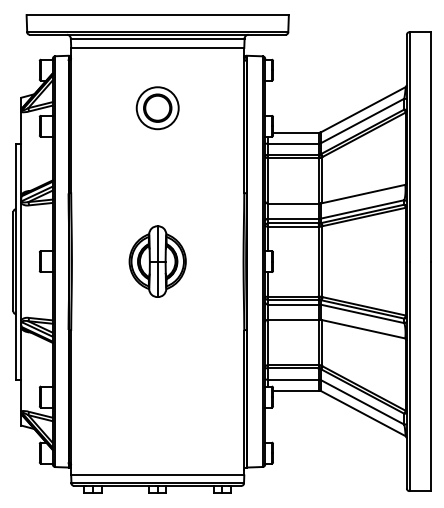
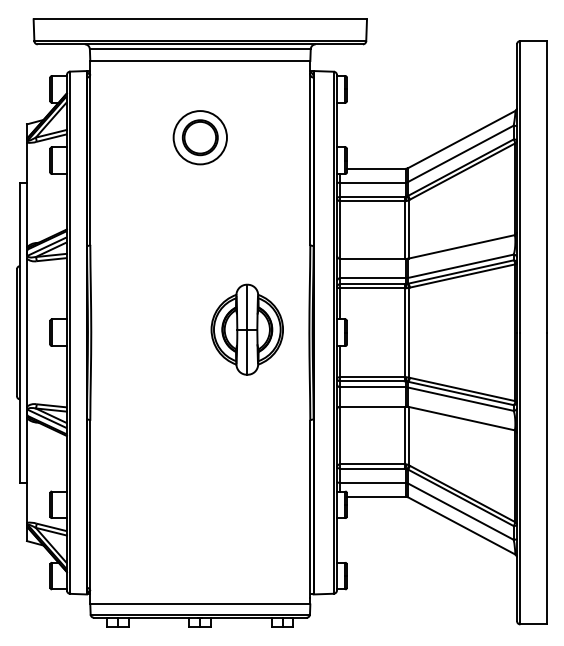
part: (157, 261) -> (246, 329), moved

